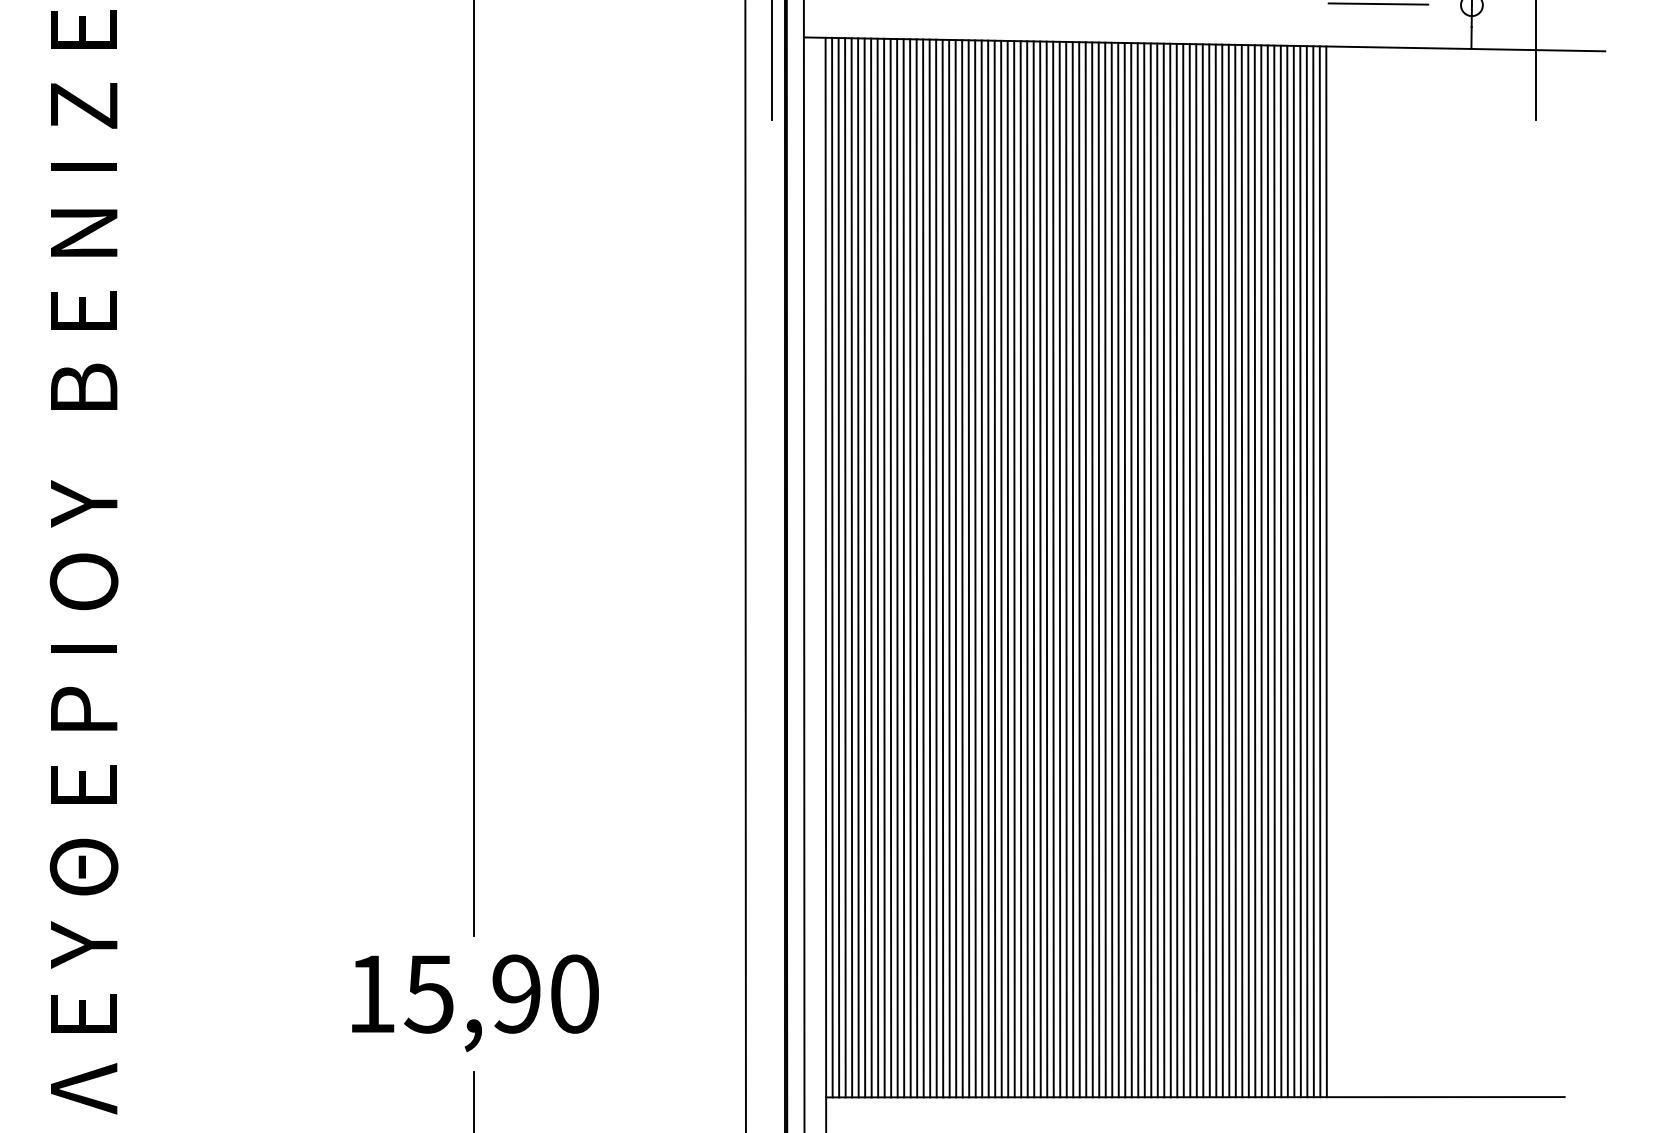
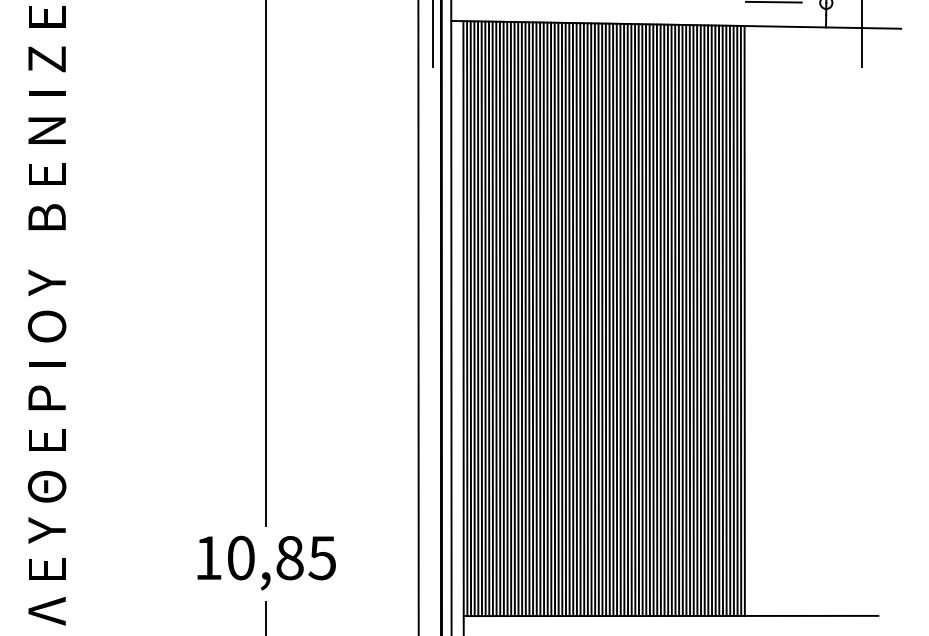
text: (501, 993) -> (281, 557), 15,90 -> 10,85

